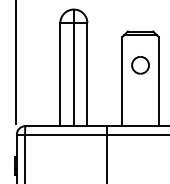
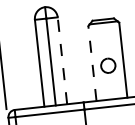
part: (140, 65) -> (108, 65), moved
line: (87, 74) -> (62, 60), solid -> dashed
line: (122, 81) -> (92, 63), solid -> dashed

